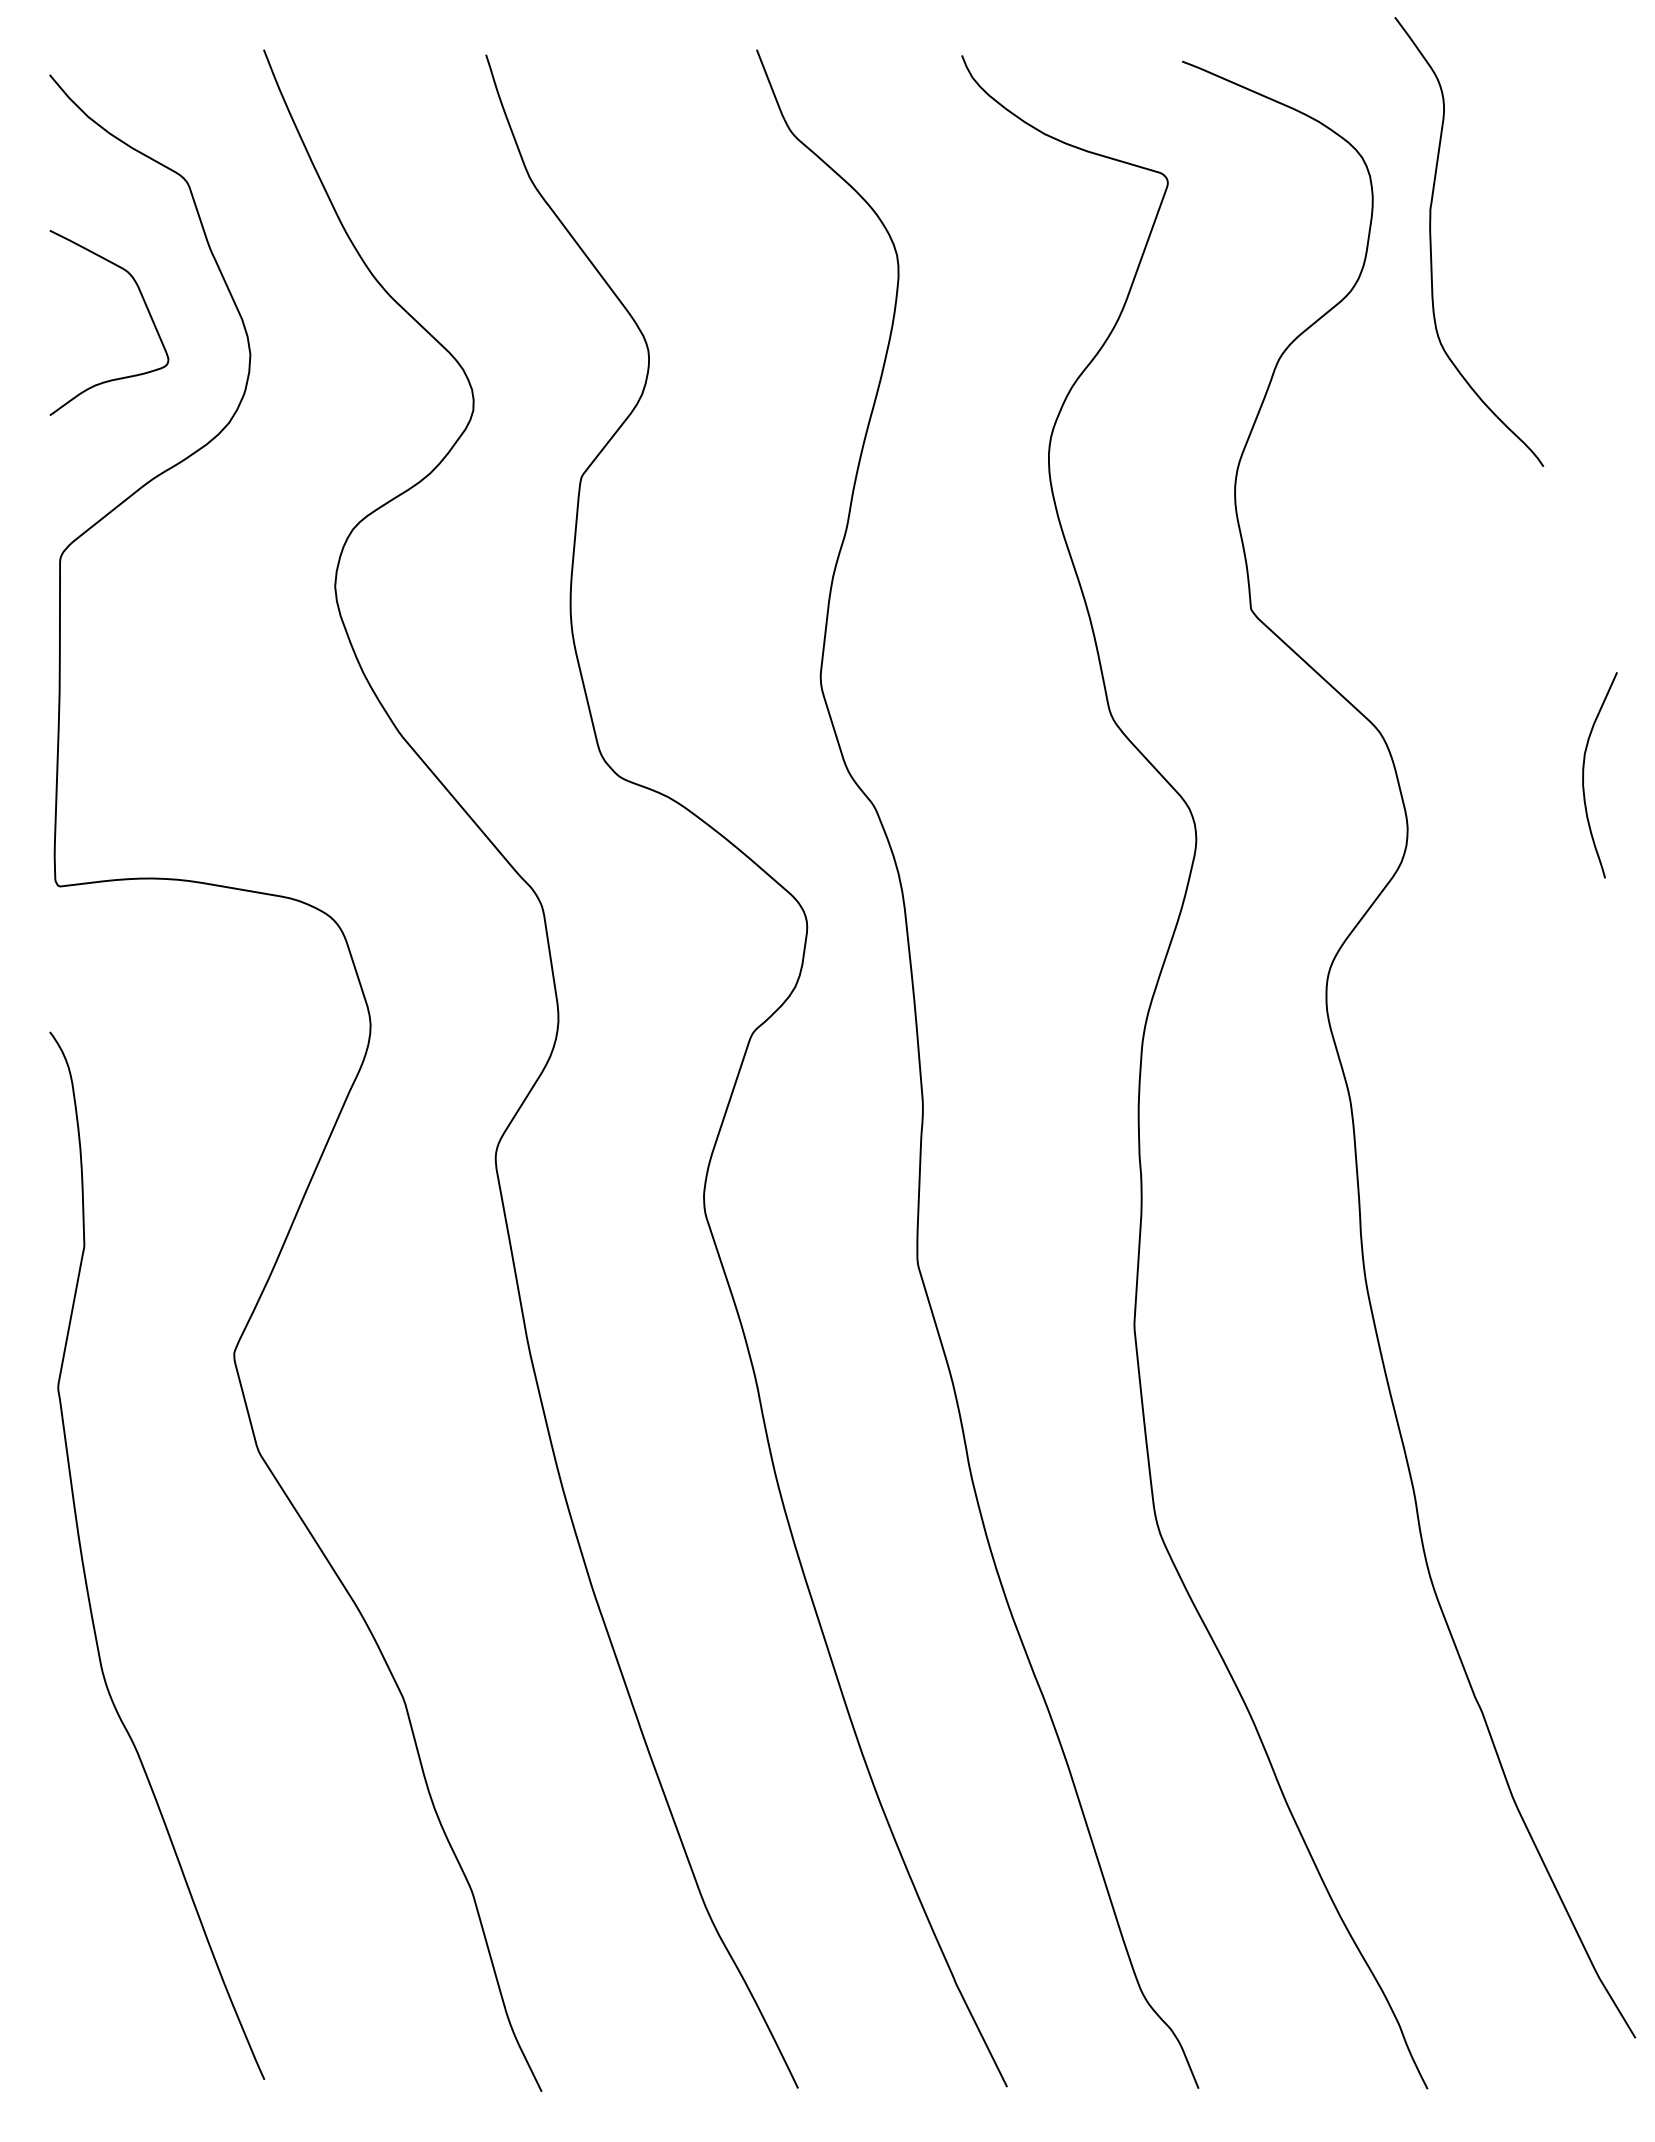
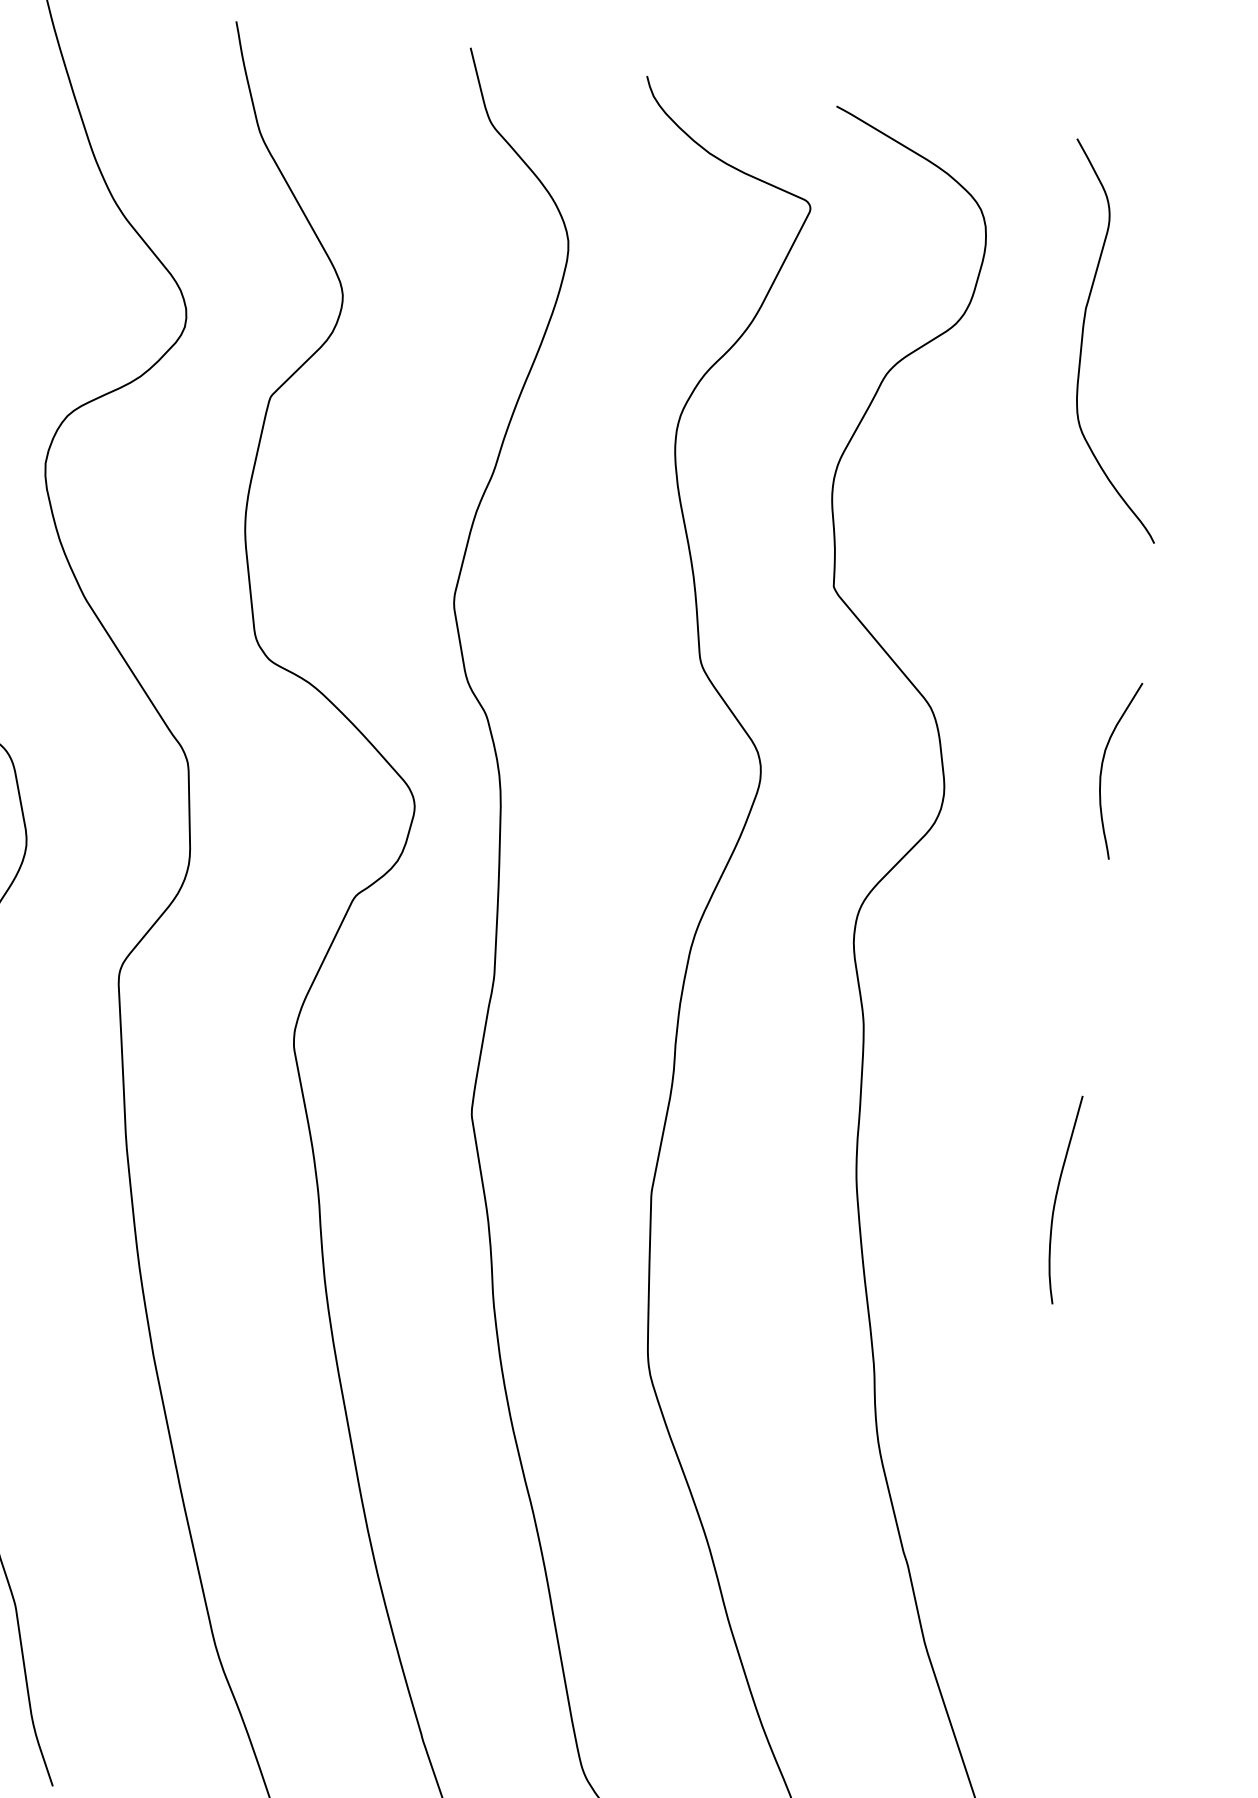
curve: (1431, 241) -> (1083, 336), moved
curve: (1596, 1272) -> (1056, 1198), added

